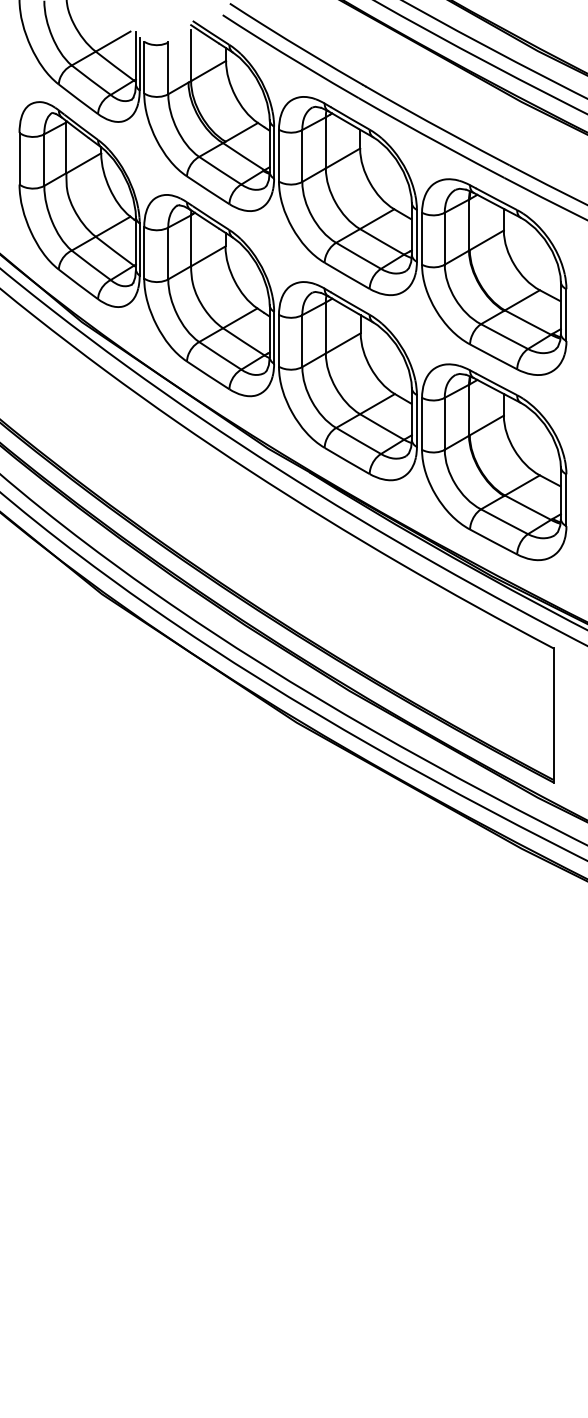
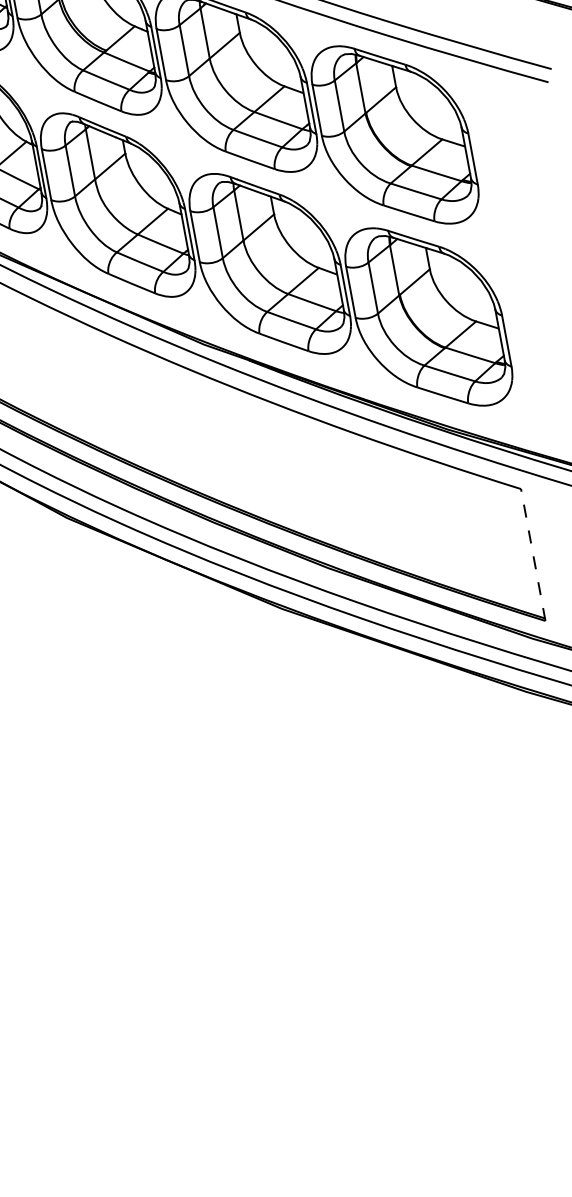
line: (553, 714) -> (533, 554), solid -> dashed

